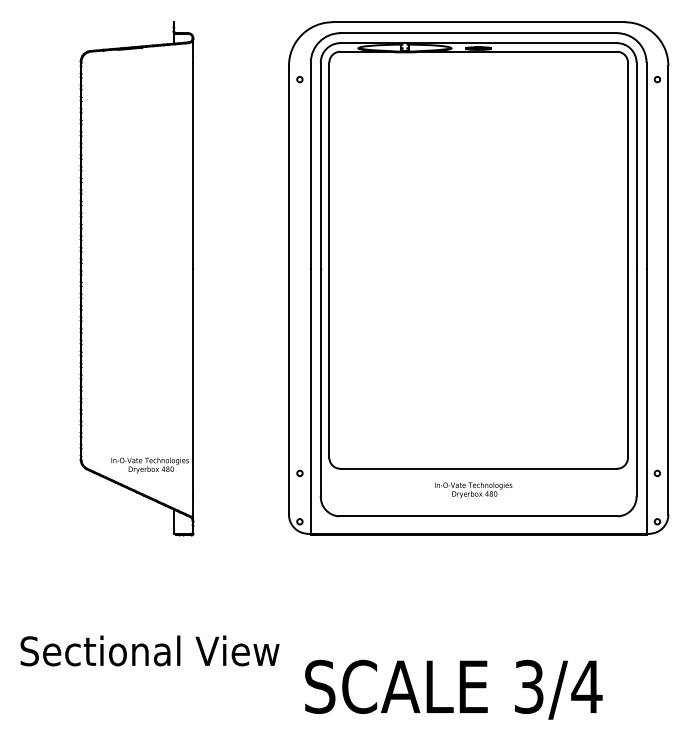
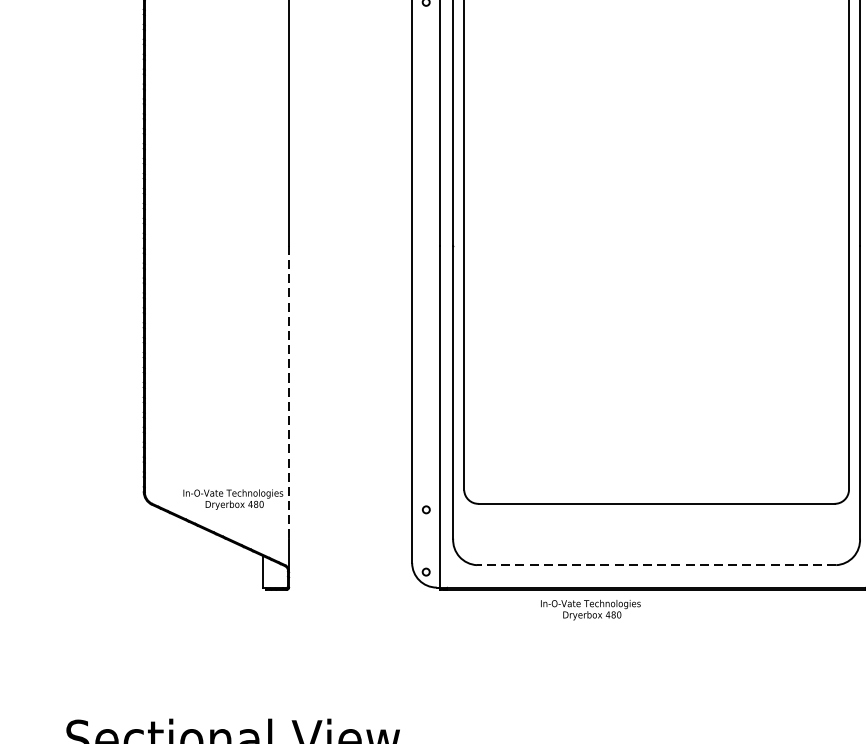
line: (193, 382) -> (289, 392), solid -> dashed
text: (473, 490) -> (590, 610), moved
line: (478, 516) -> (656, 565), solid -> dashed

